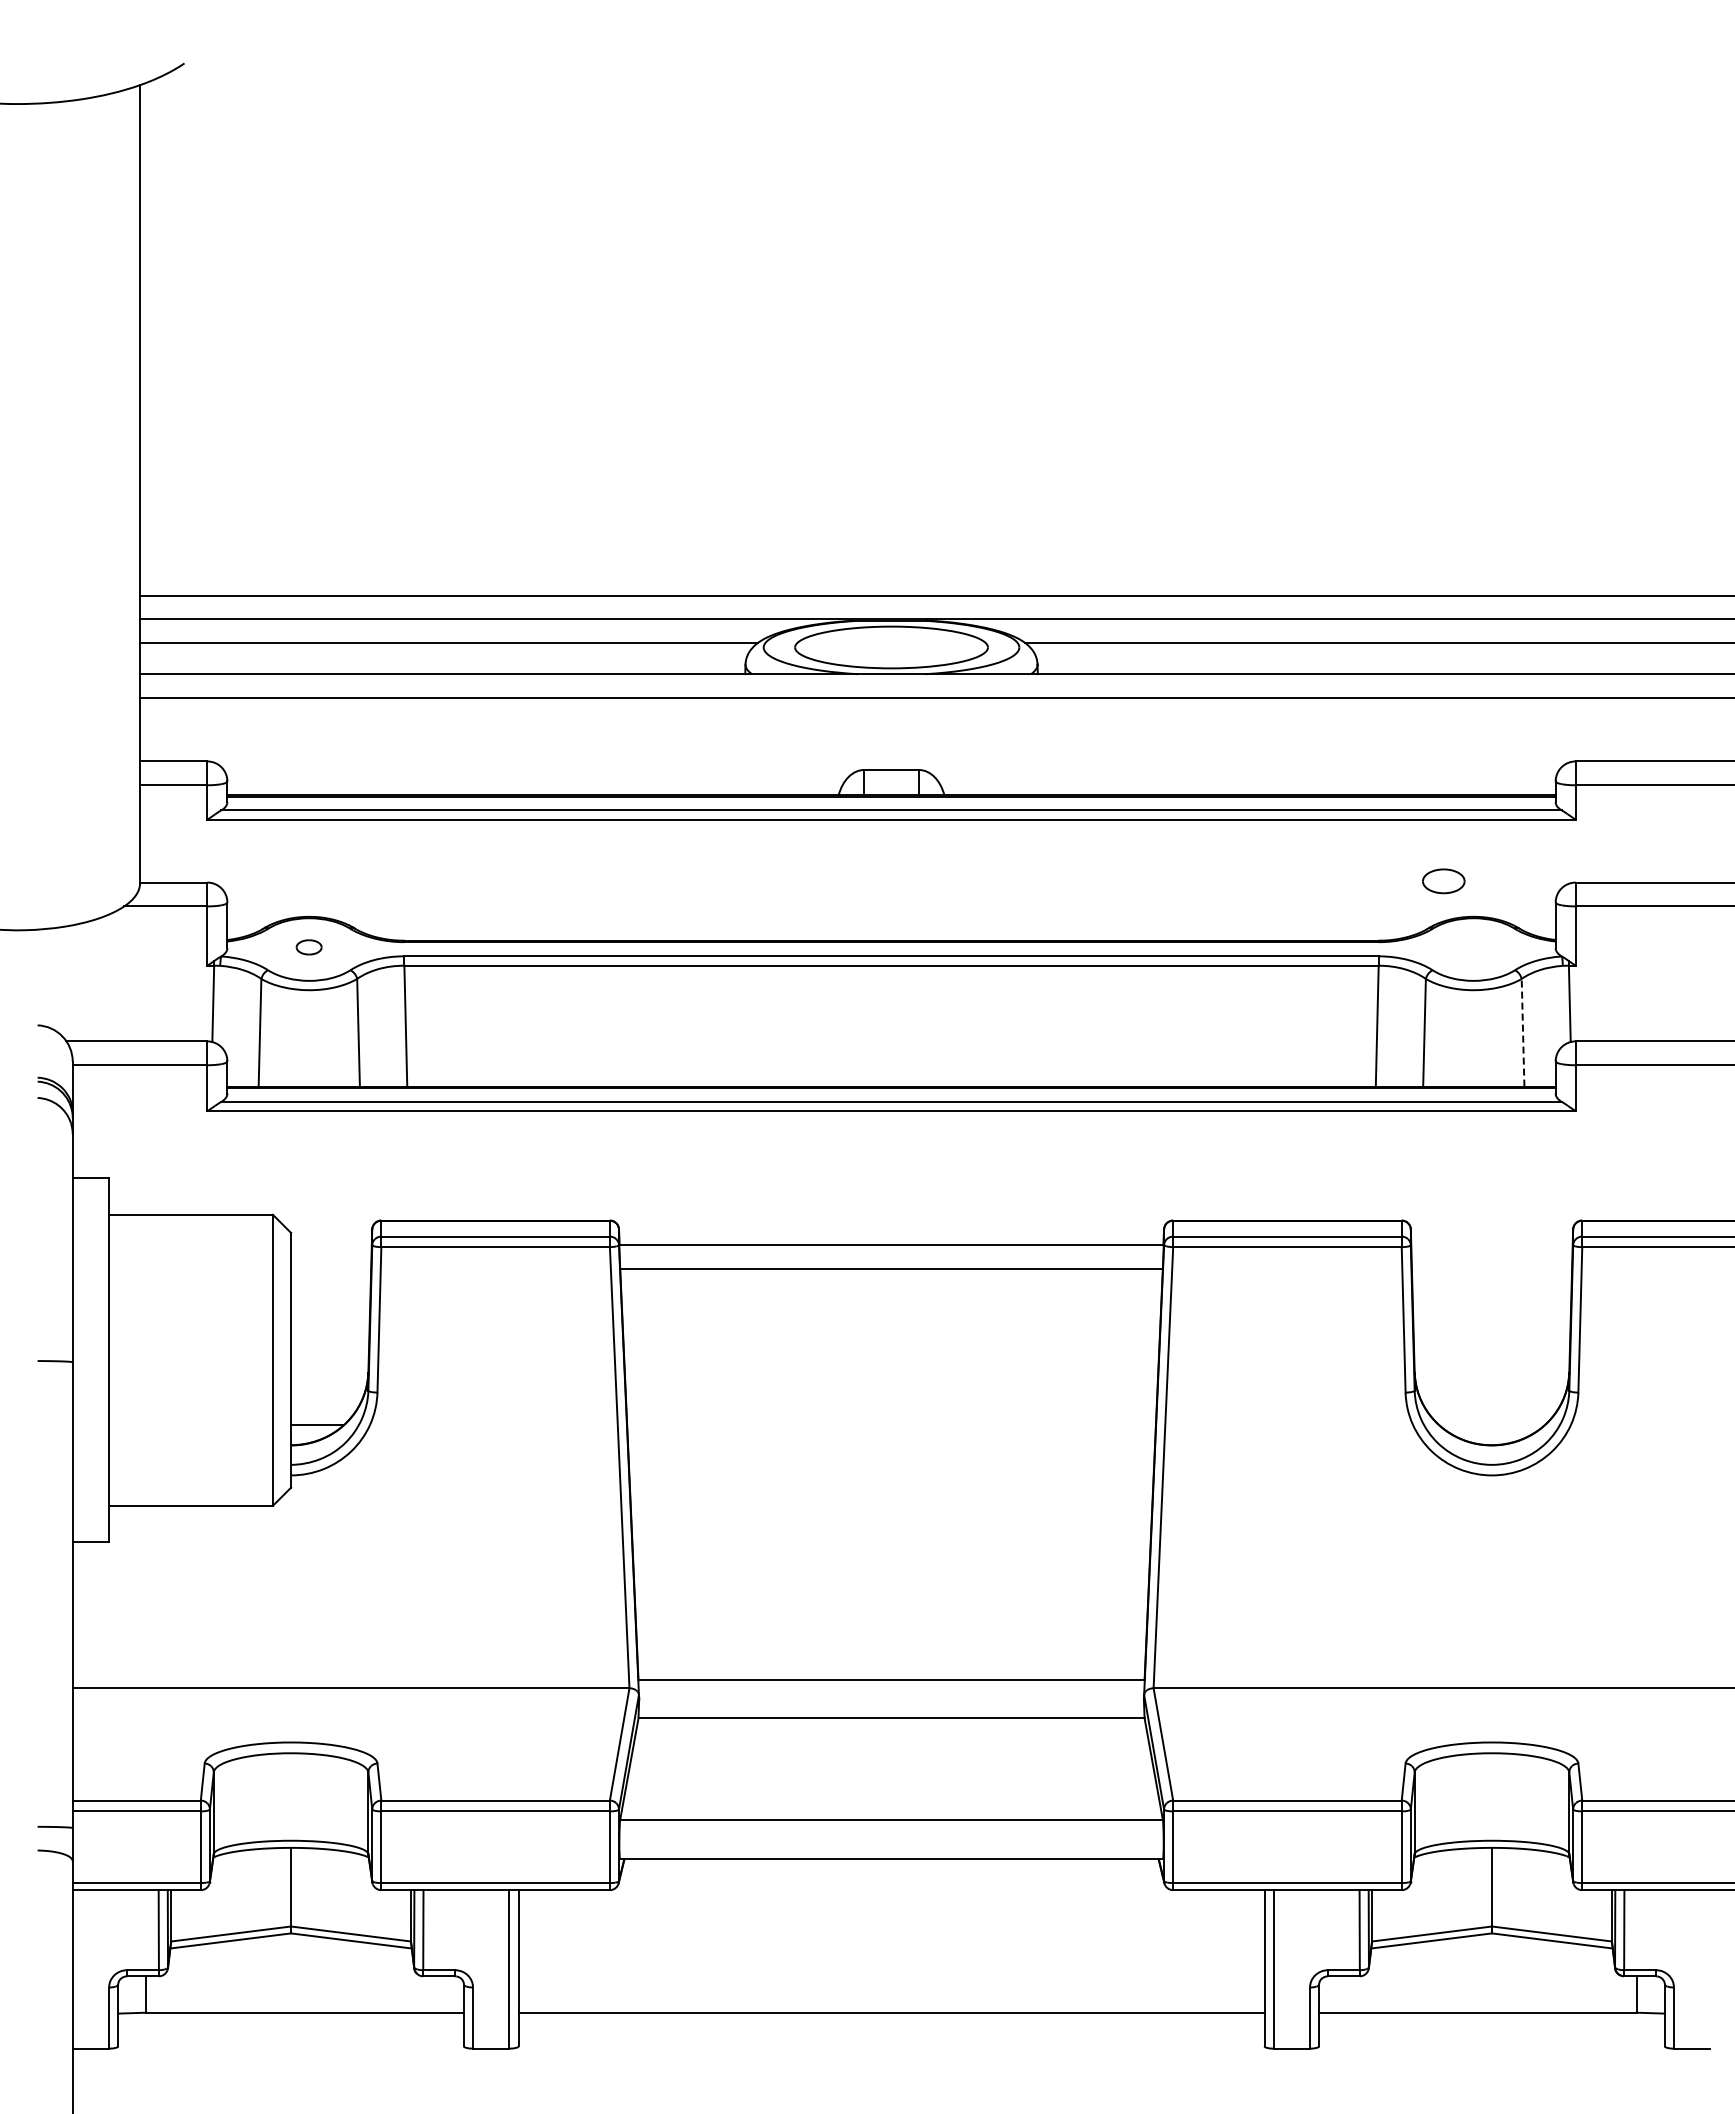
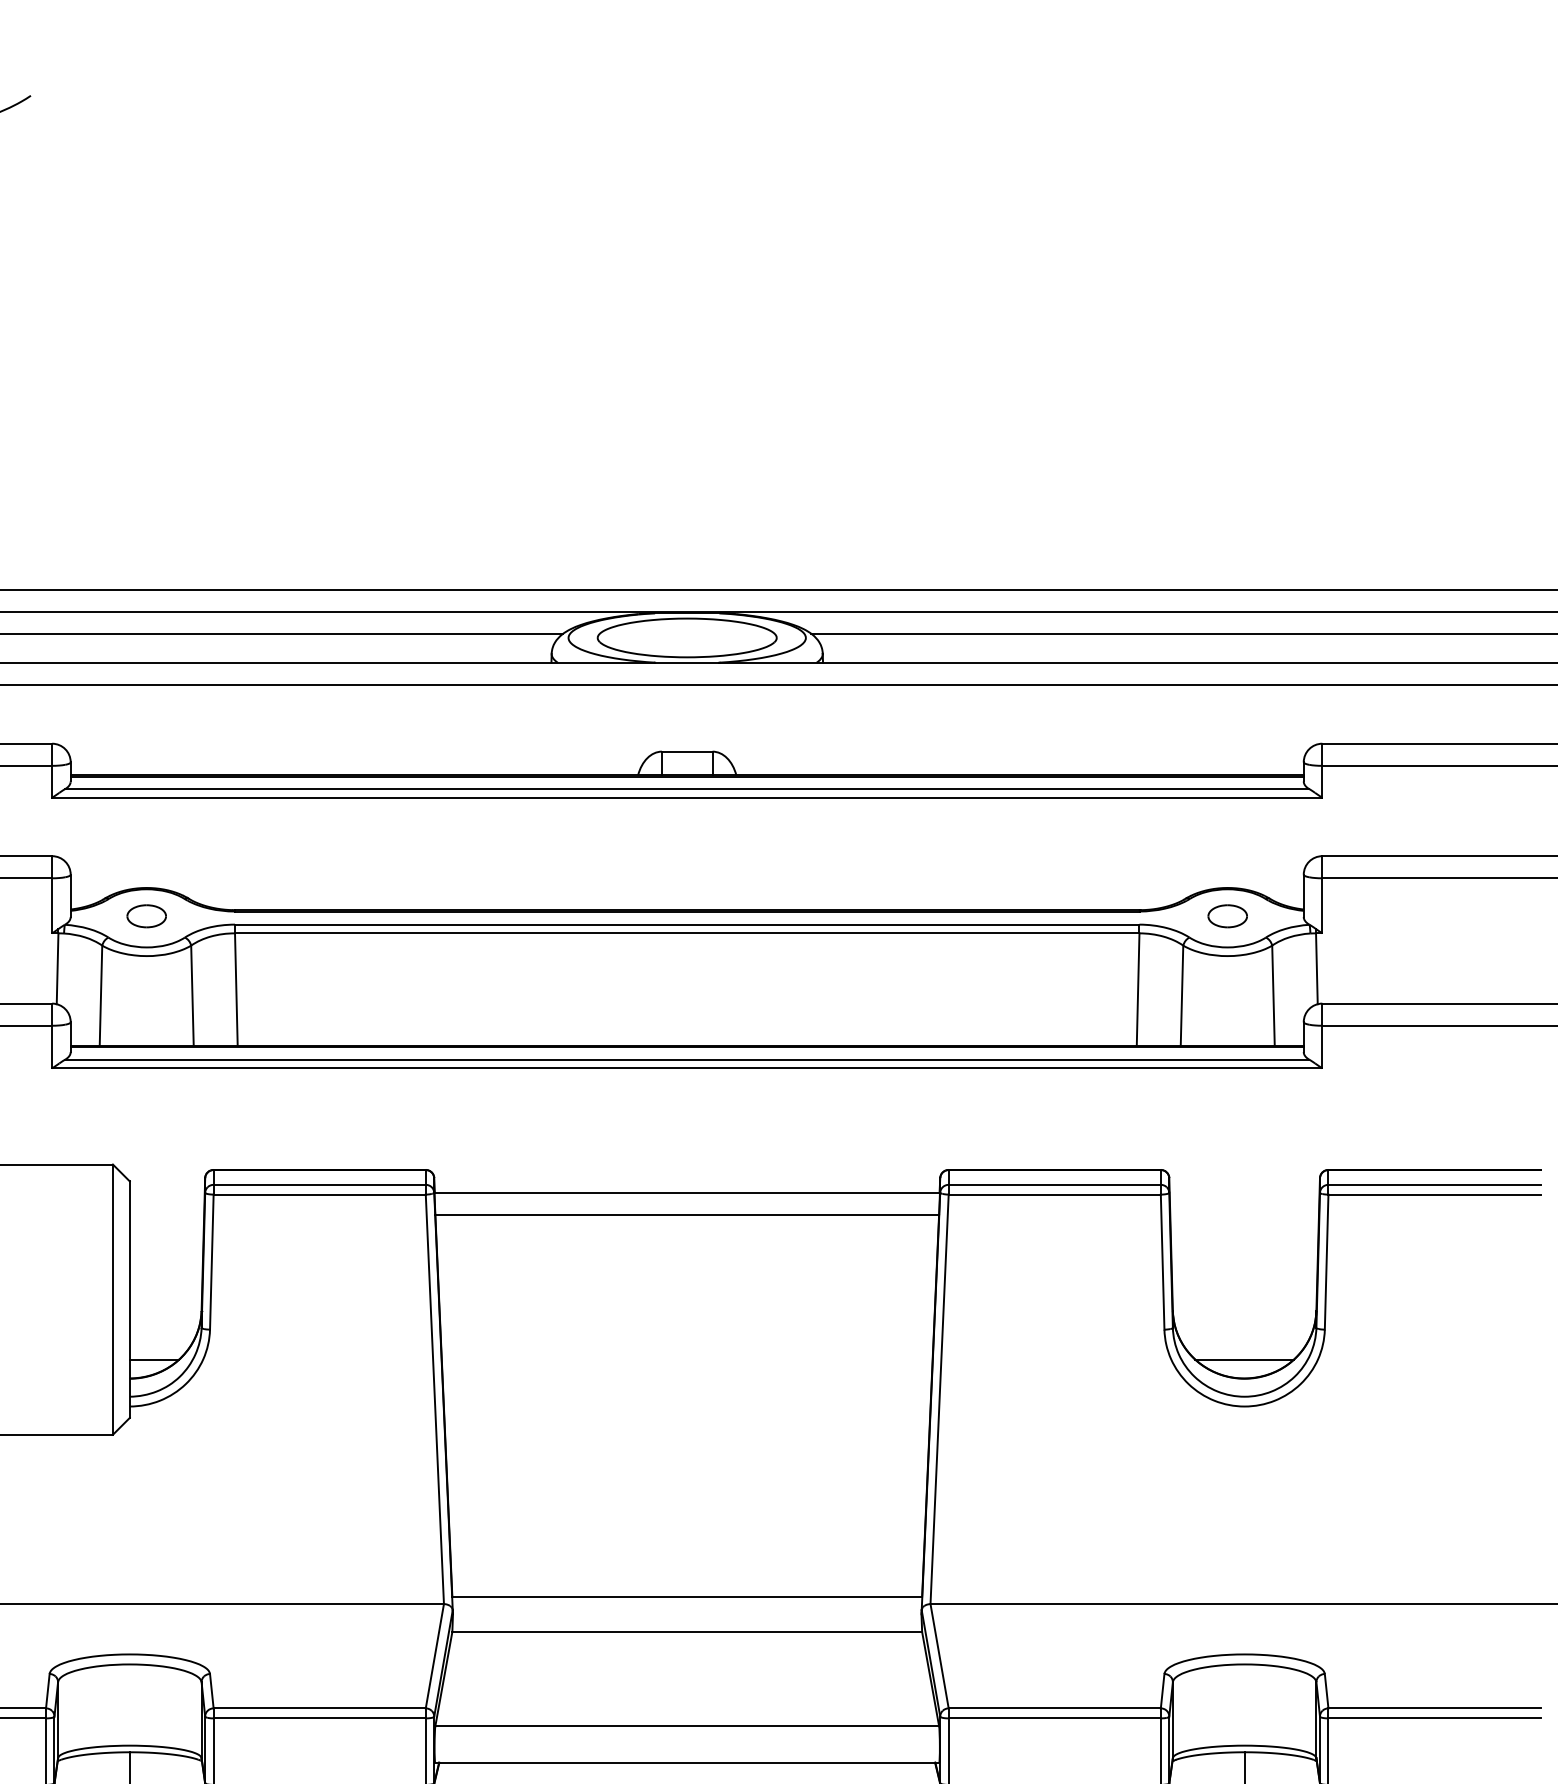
part: (1443, 881) -> (1227, 916), moved
part: (308, 947) -> (146, 916), size x1.67
line: (1523, 1032) -> (1273, 995), dashed -> solid
line: (1491, 1424) -> (1244, 1359), added

